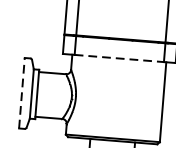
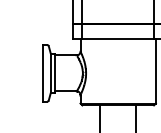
line: (119, 58) -> (118, 39), dashed -> solid
line: (21, 92) -> (42, 72), dashed -> solid

